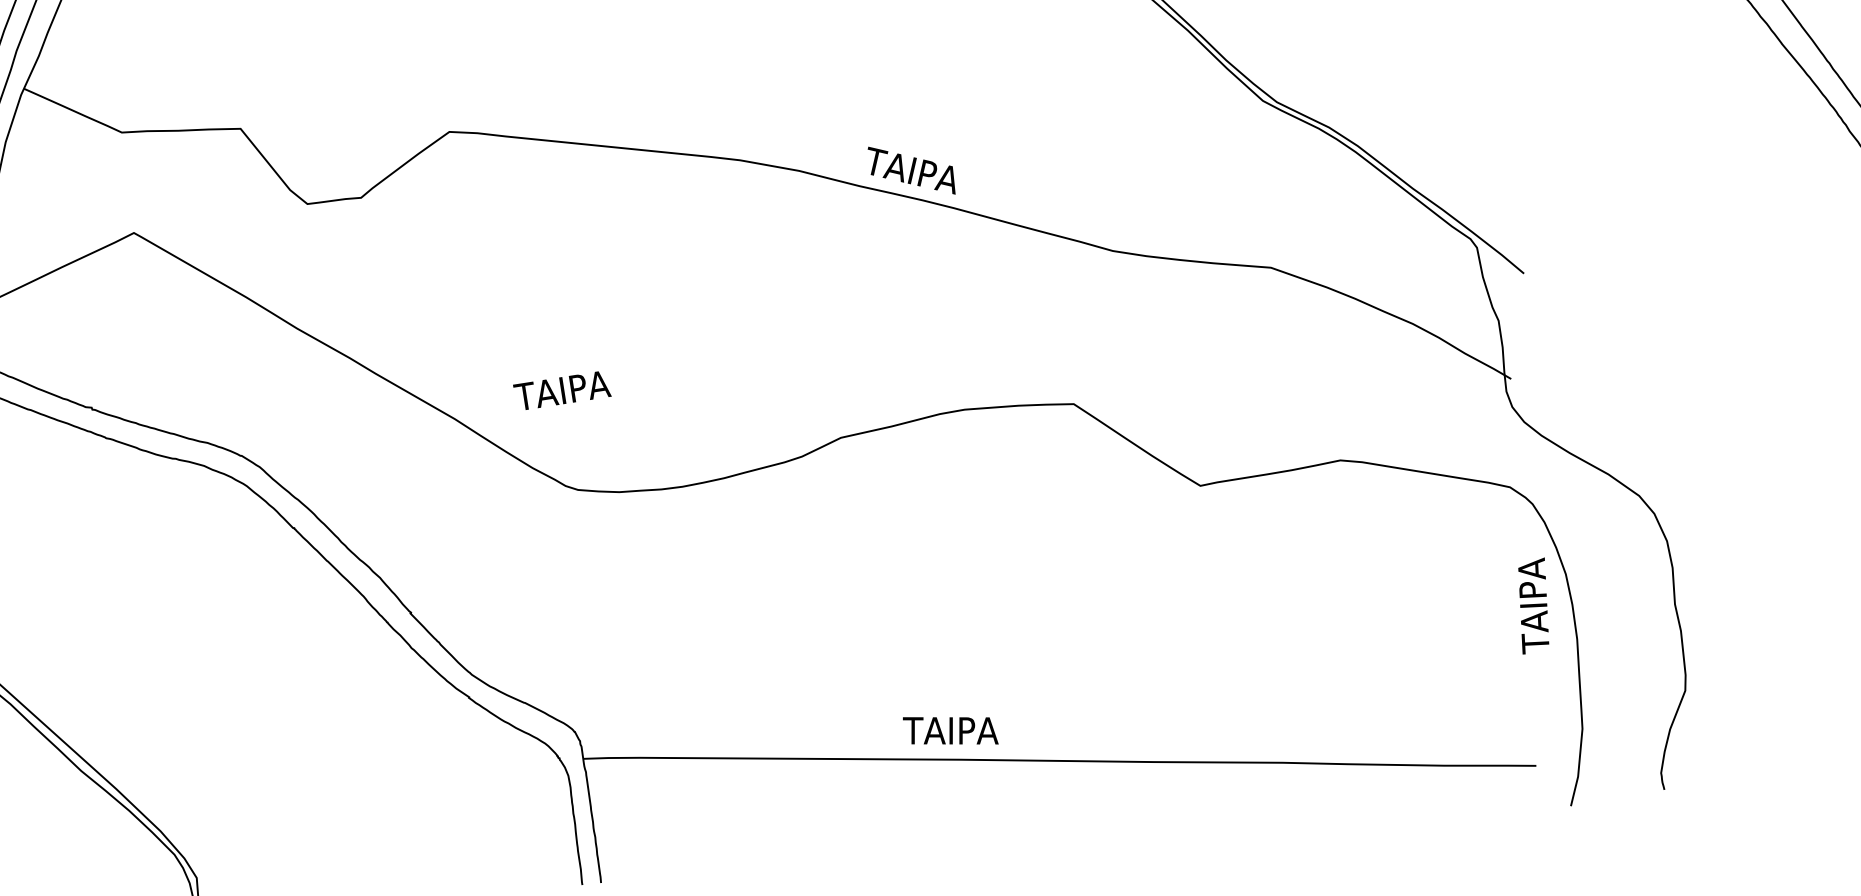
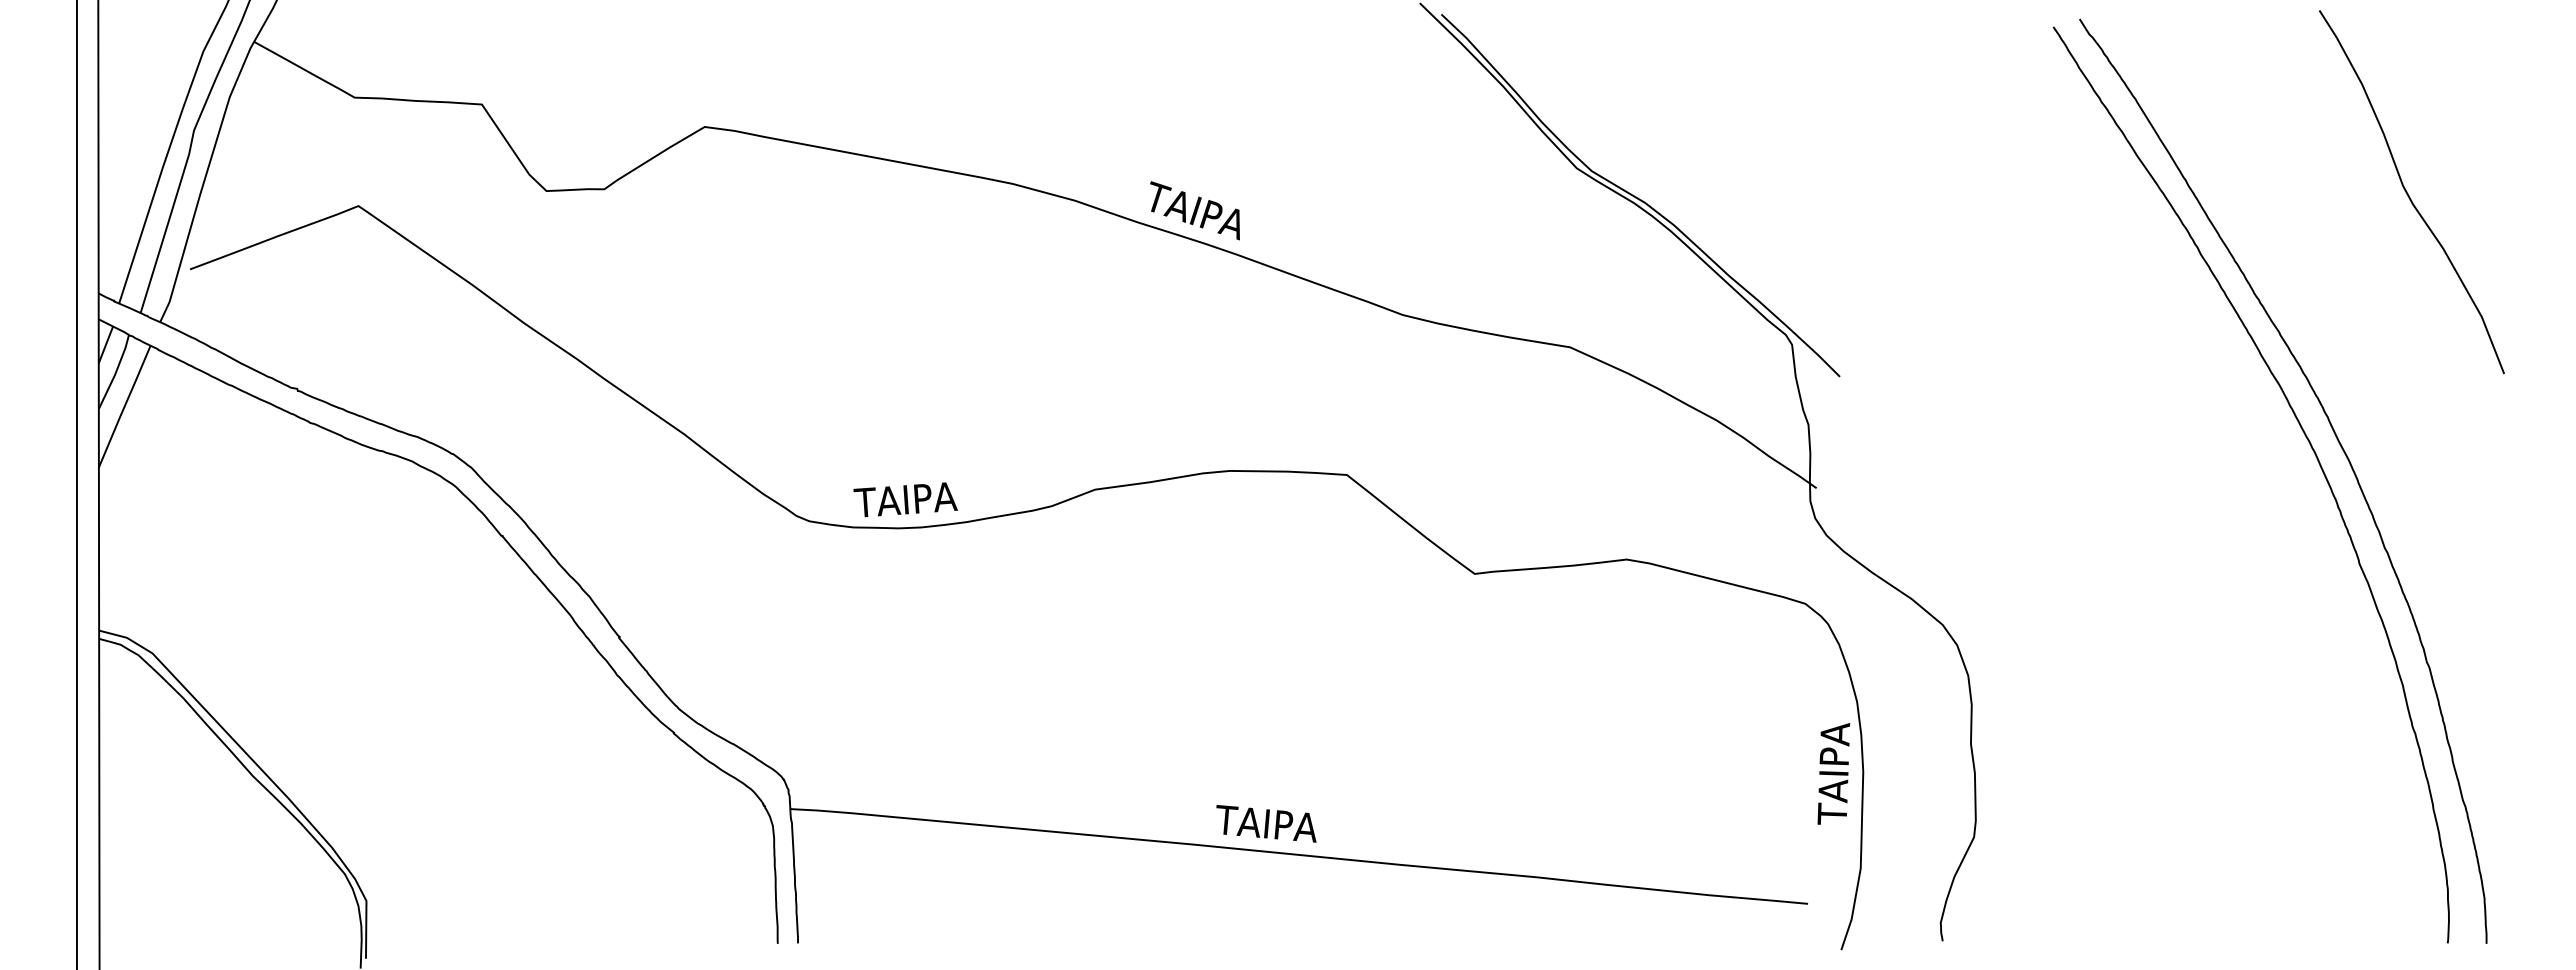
text: (562, 390) -> (905, 499), moved
text: (1533, 605) -> (1833, 773), moved
text: (950, 730) -> (1266, 823), moved

